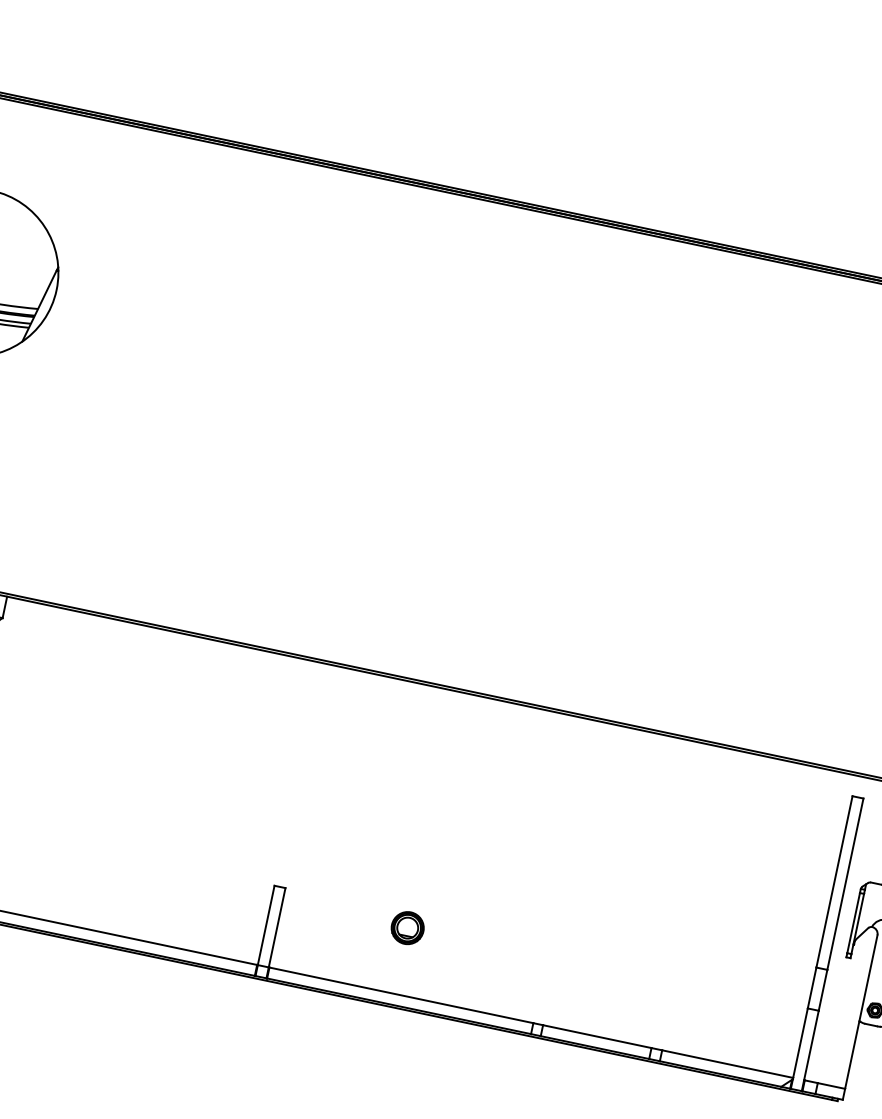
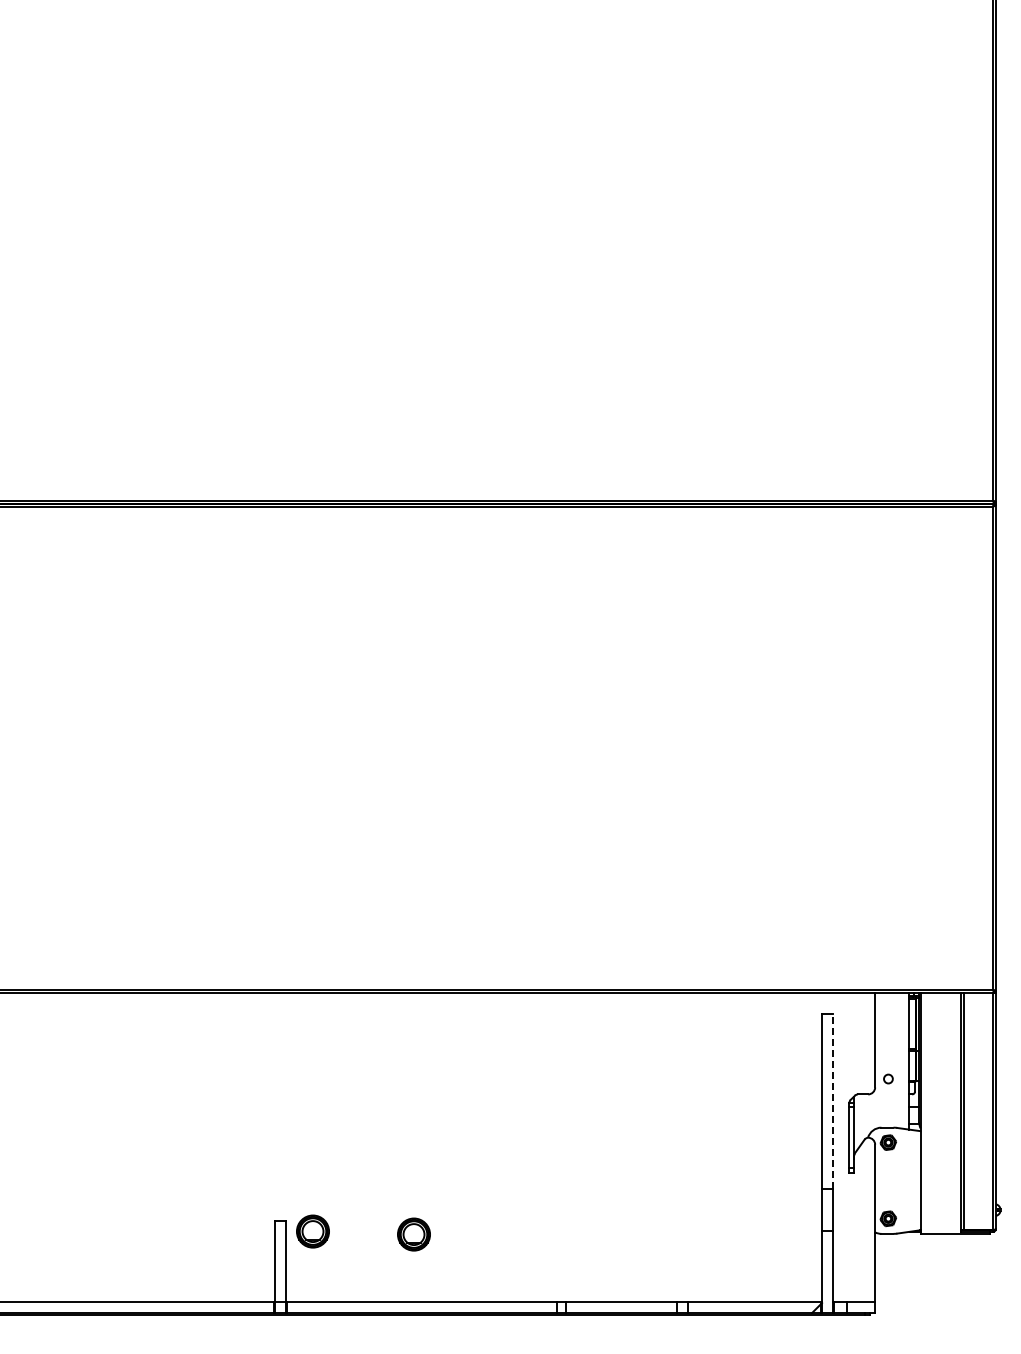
line: (845, 884) -> (833, 1101), solid -> dashed
part: (309, 904) -> (312, 1231), added

